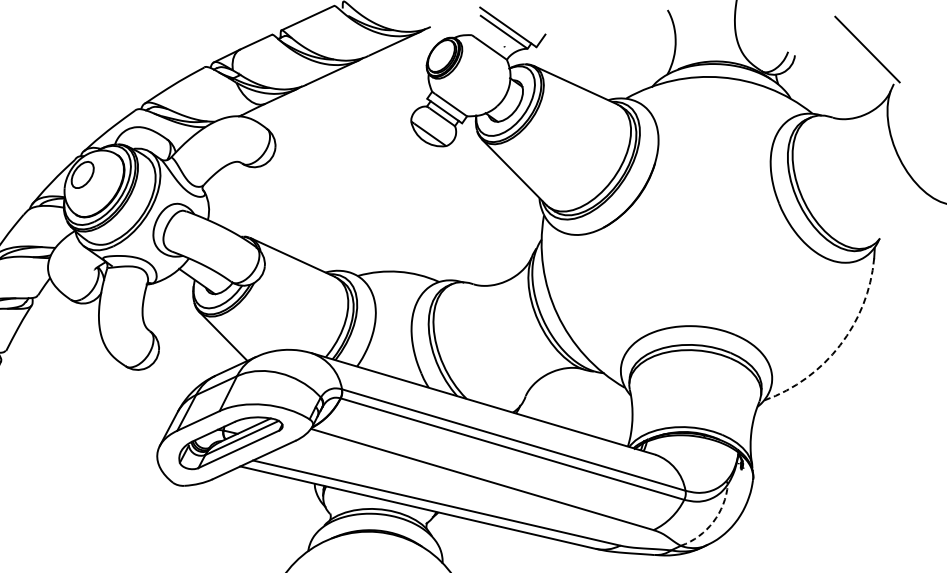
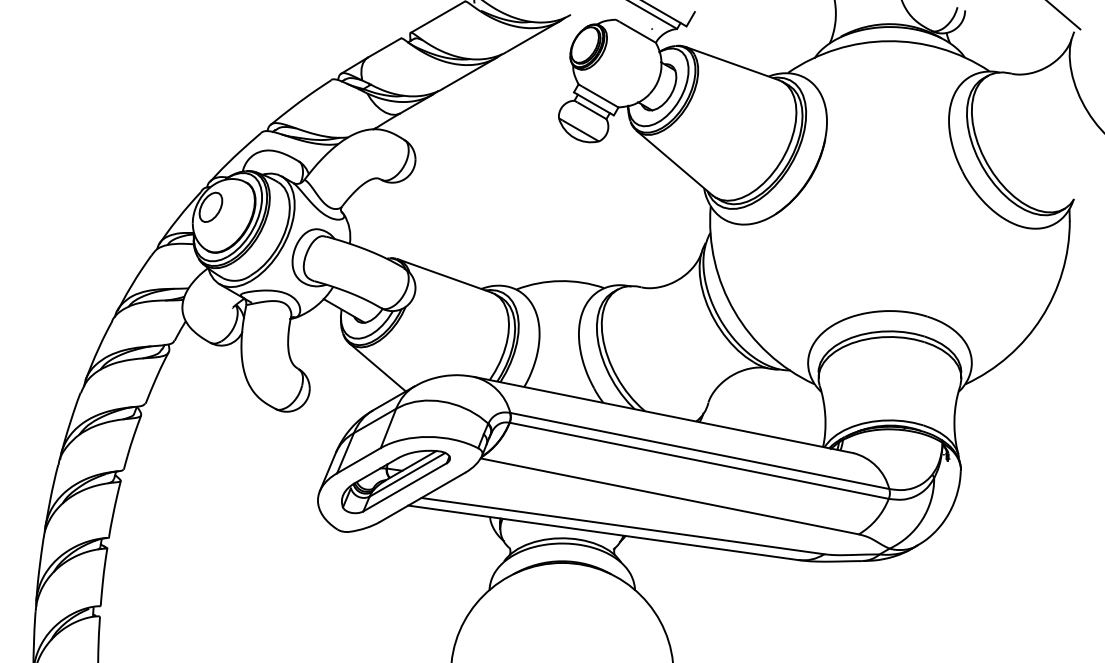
arc: (840, 345) -> (1041, 317), dashed -> solid
arc: (713, 521) -> (922, 519), dashed -> solid

